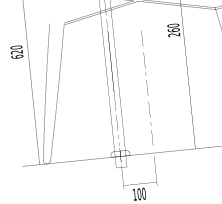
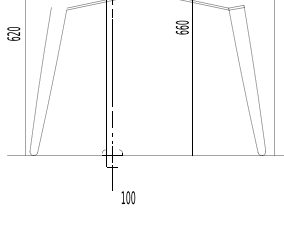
text: (174, 34) -> (182, 32), 260 -> 660

